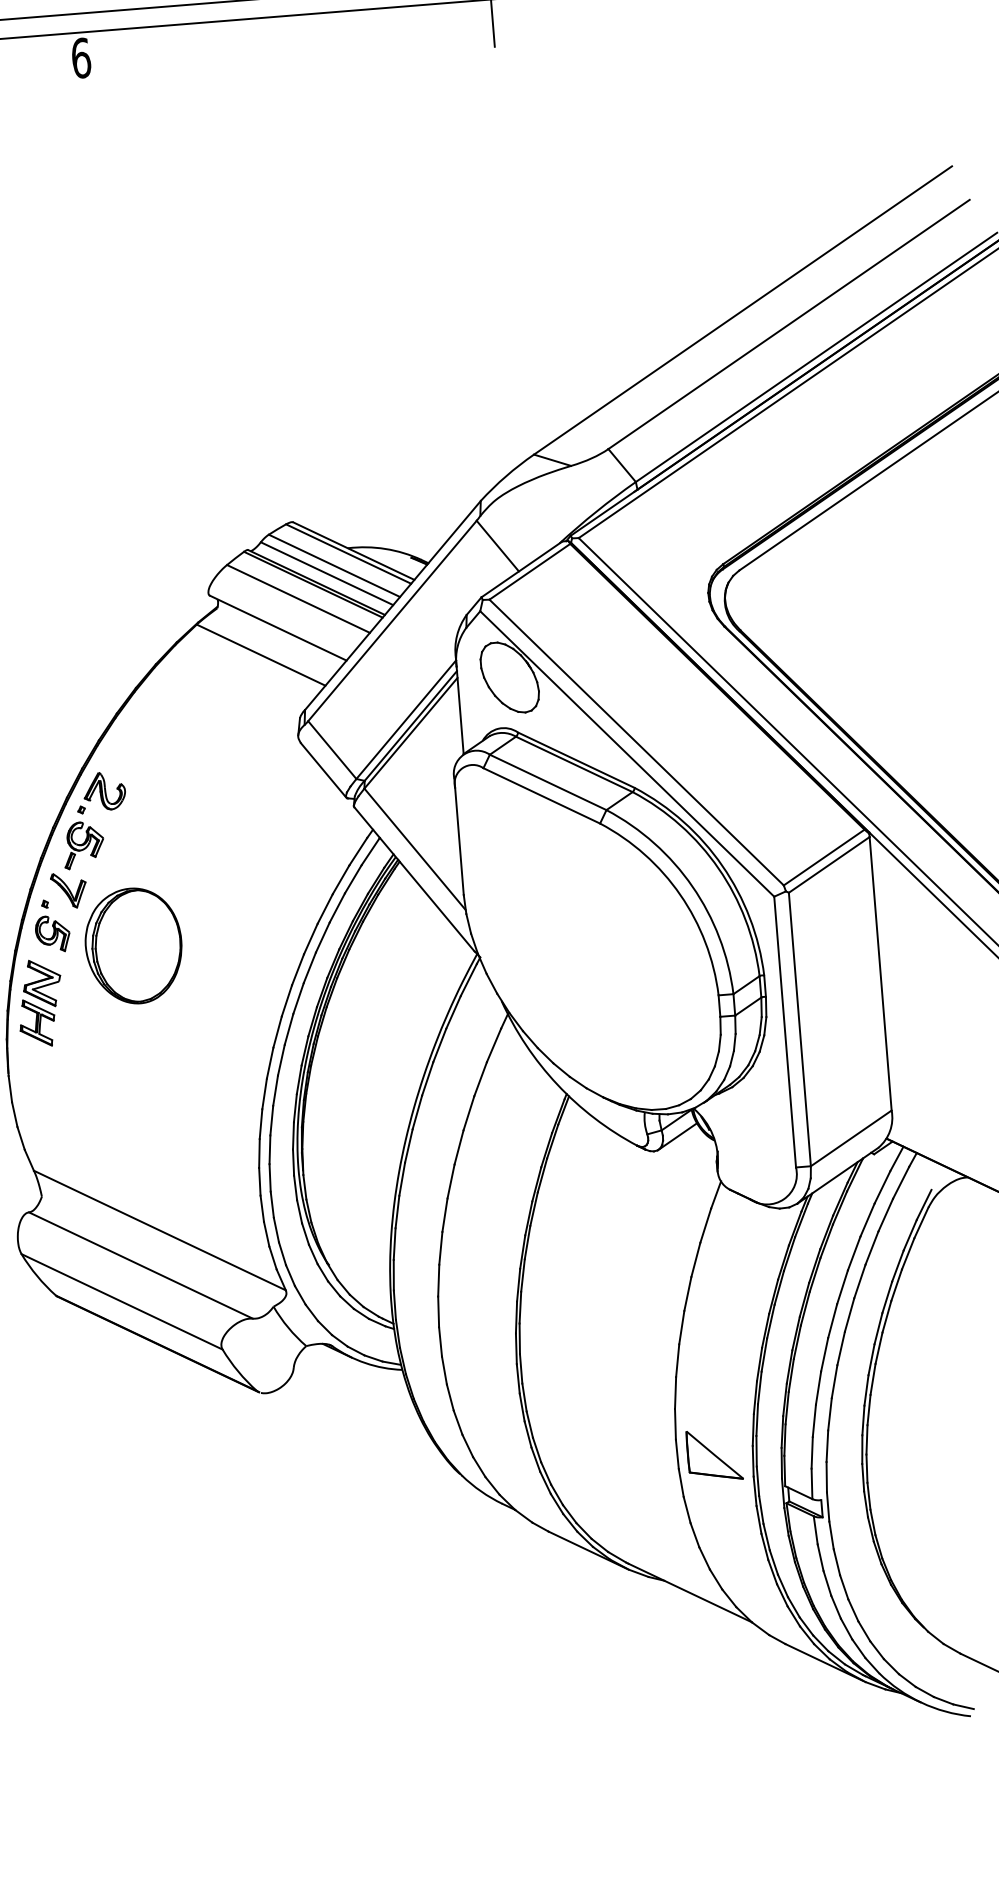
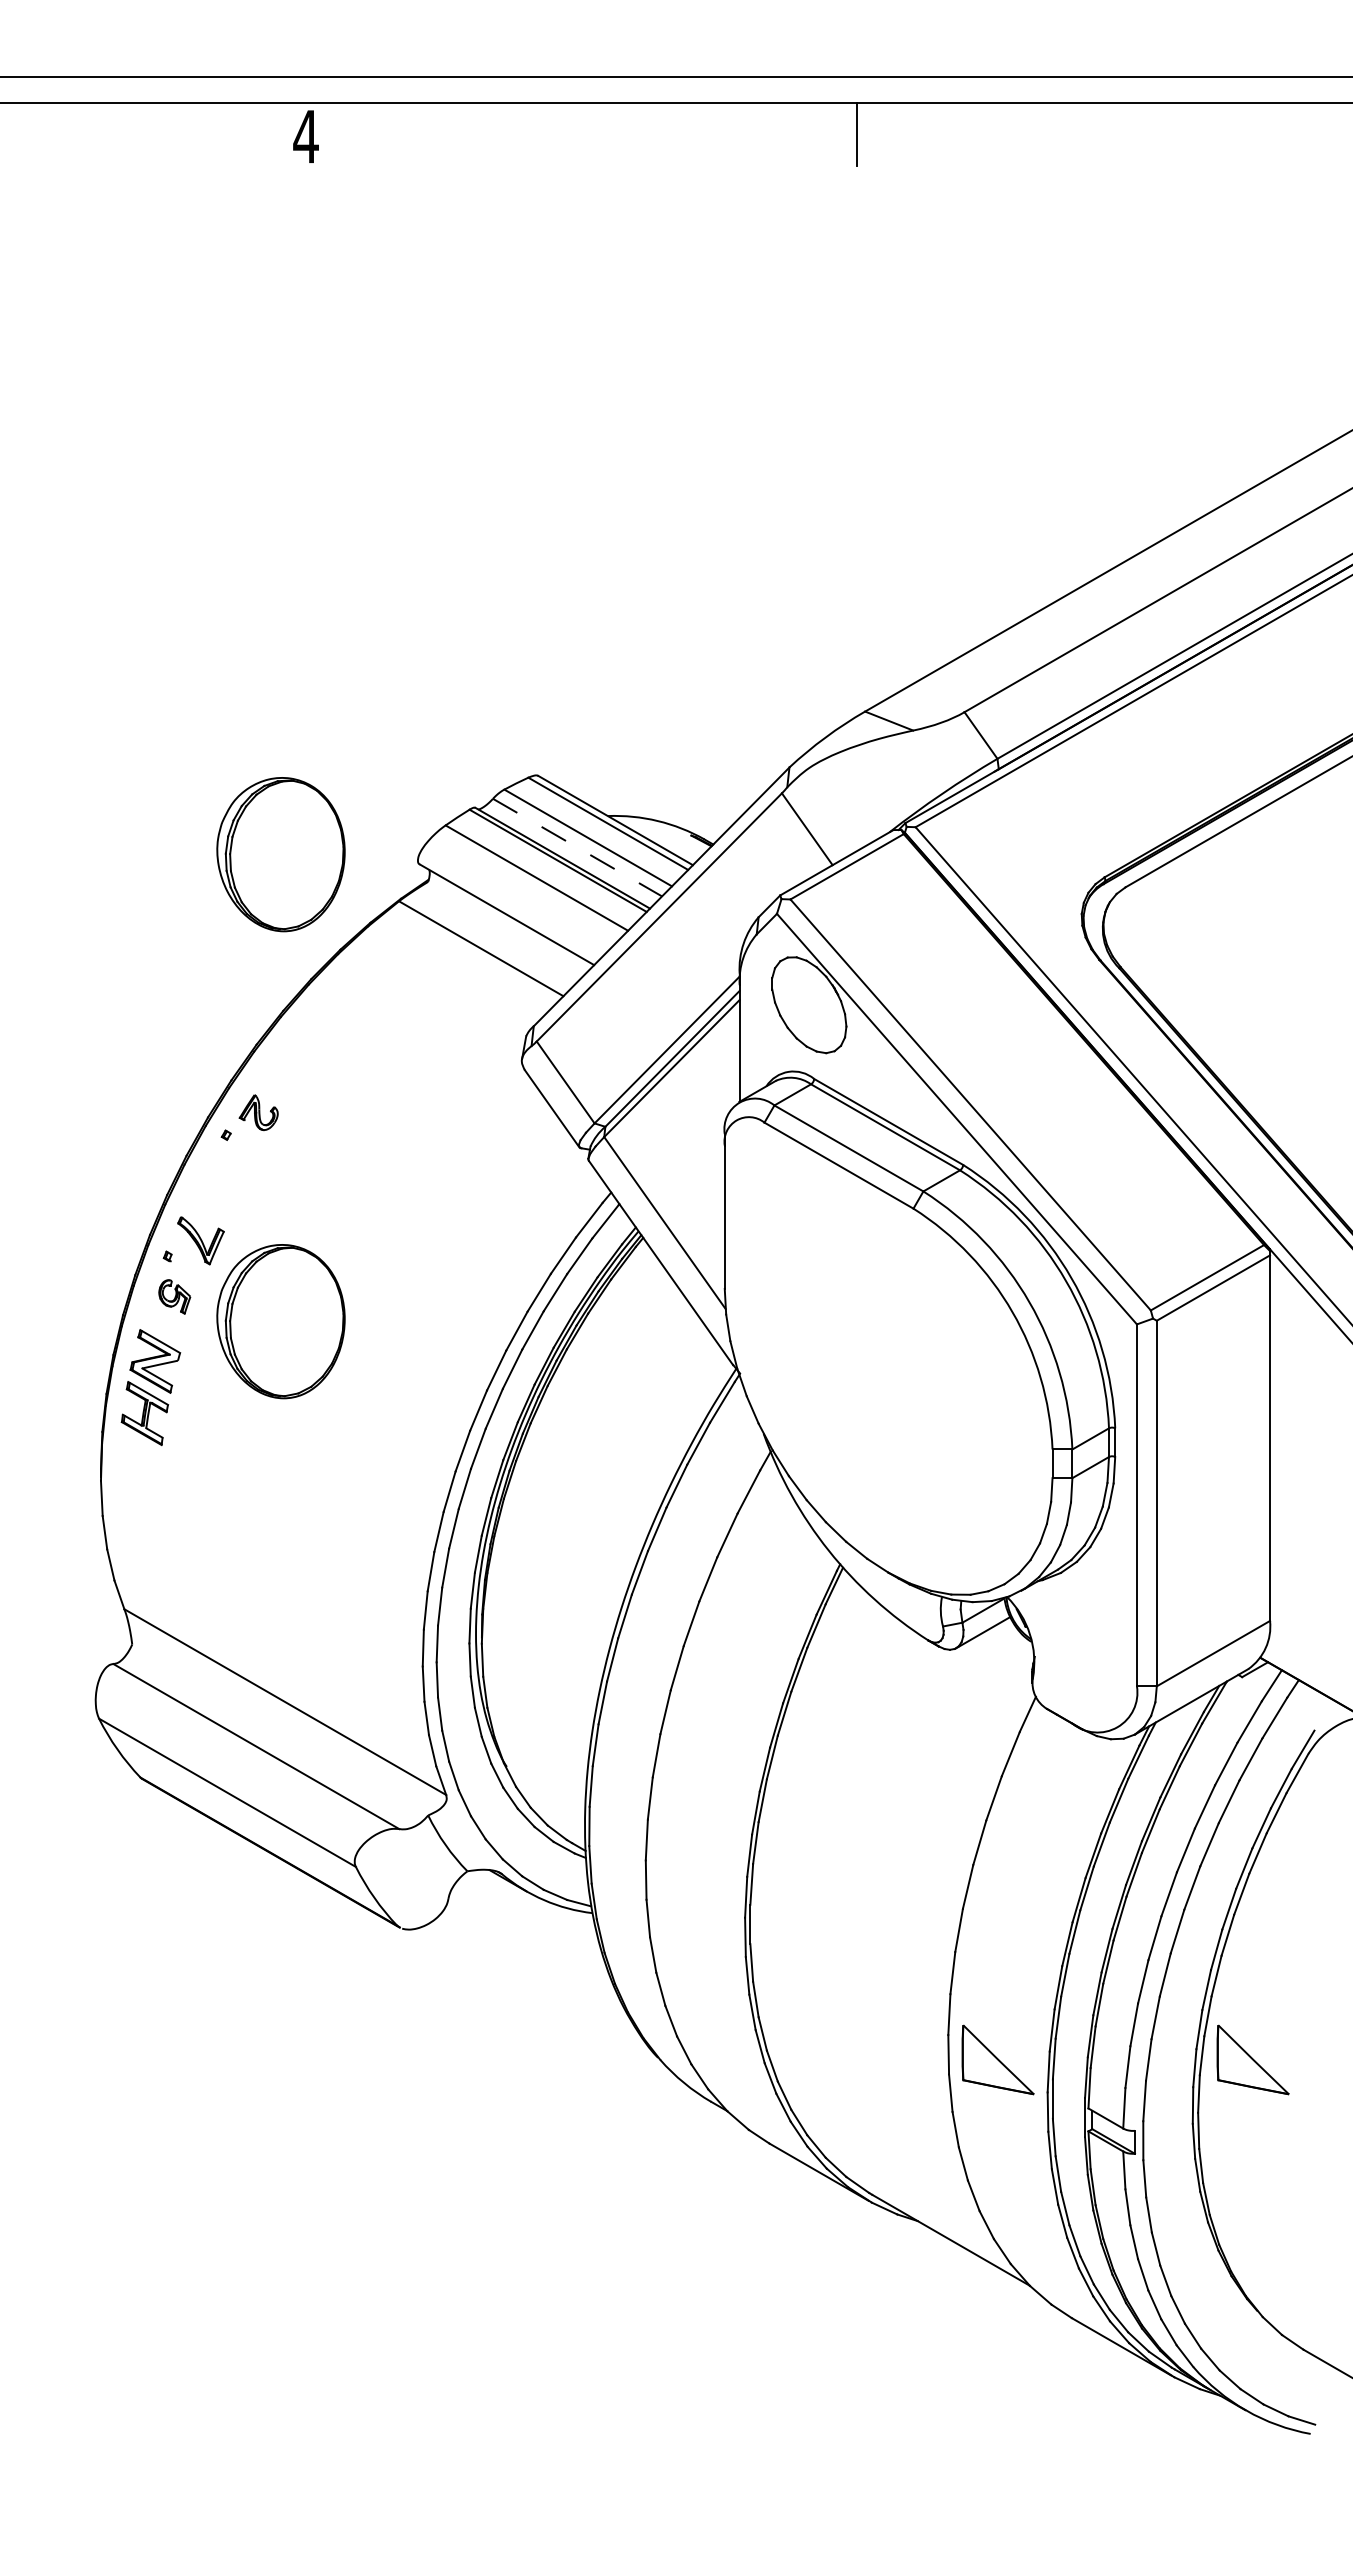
text: (80, 58) -> (305, 136), 6 -> 4
line: (327, 573) -> (577, 847), solid -> dashed
part: (105, 596) -> (280, 854), added
part: (104, 791) -> (258, 1112), size x0.7
part: (83, 844) -> (225, 1181), removed
part: (52, 933) -> (174, 1296), size x0.7
part: (904, 1439) -> (1252, 2059), added

